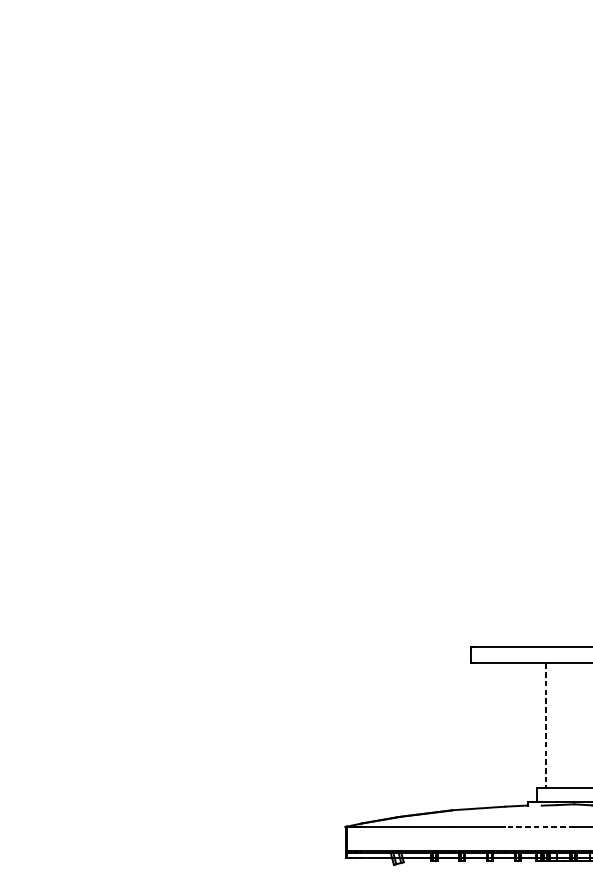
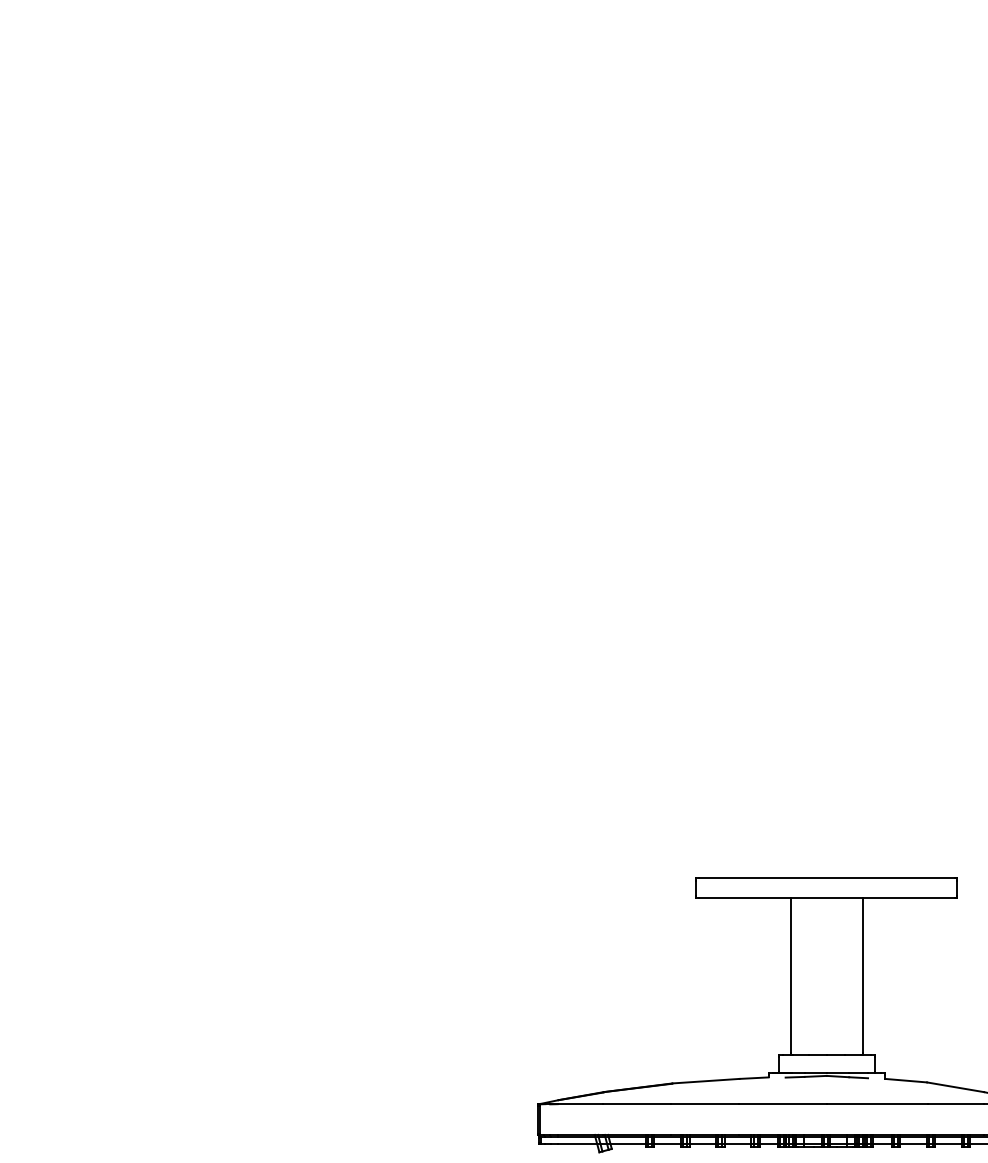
line: (545, 724) -> (790, 975), dashed -> solid
line: (539, 827) -> (782, 1104), dashed -> solid

